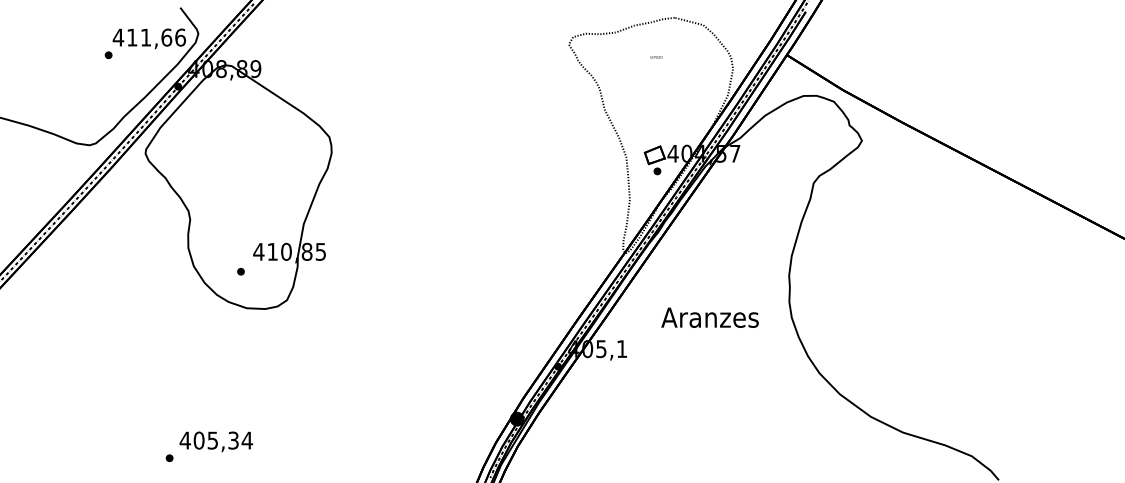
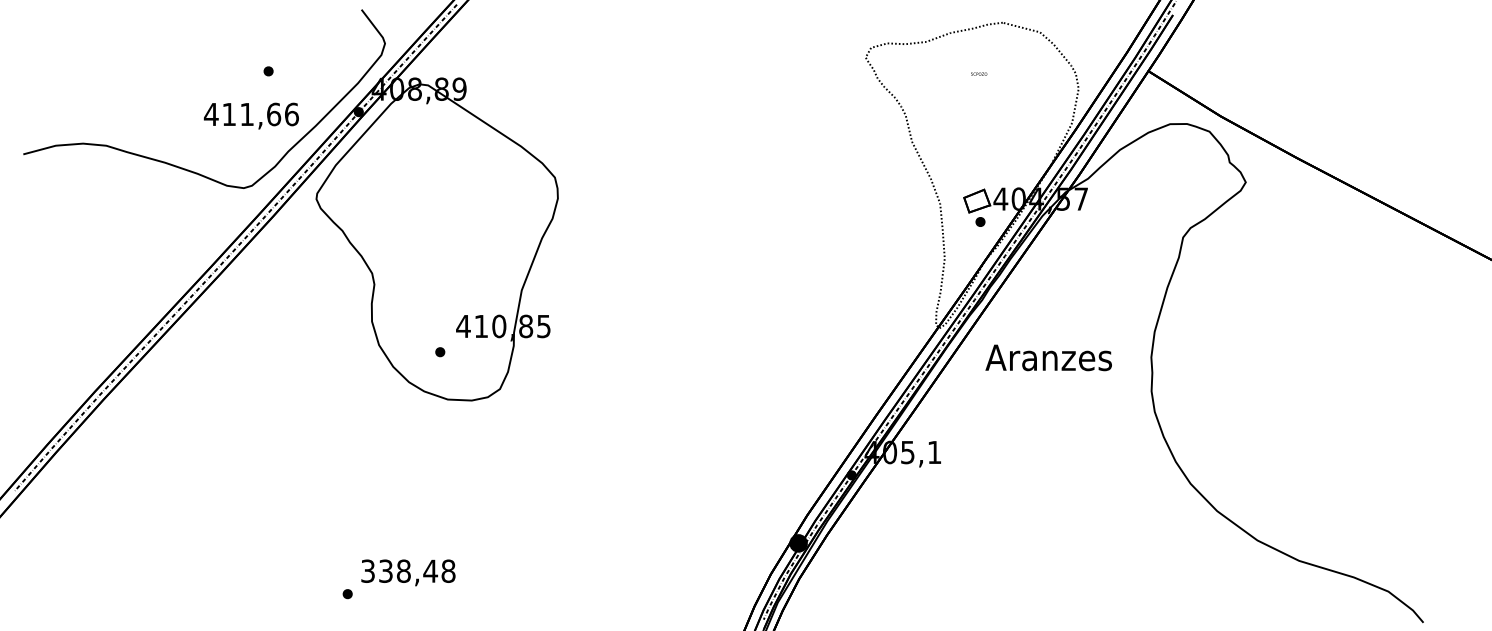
text: (148, 38) -> (250, 115), moved
text: (709, 317) -> (1048, 357), moved
text: (215, 440) -> (407, 570), 405,34 -> 338,48

